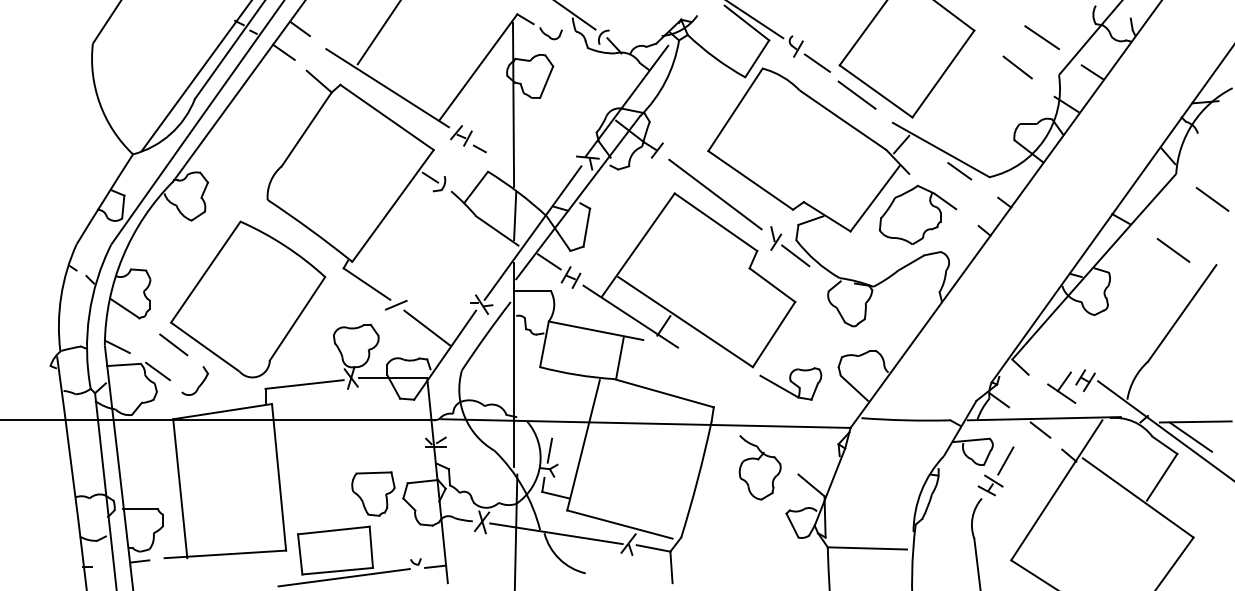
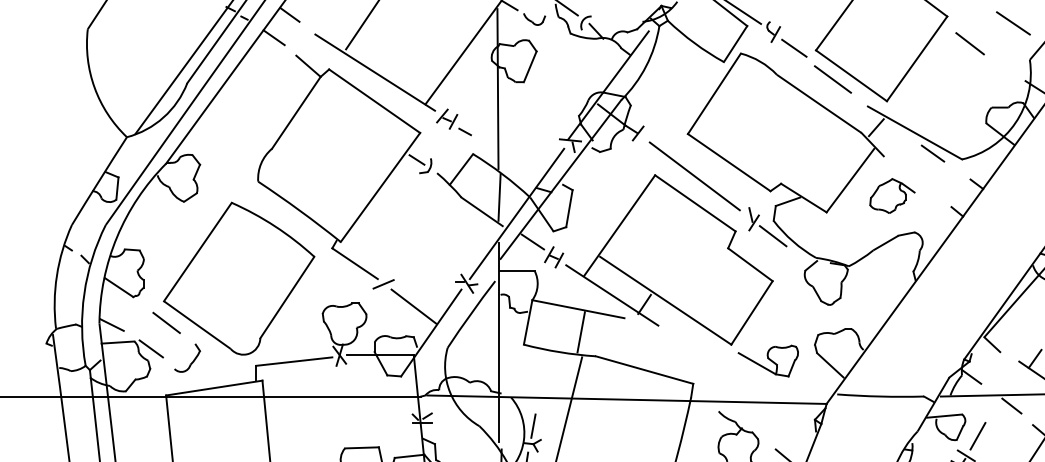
line: (1017, 67) -> (969, 43), moved
part: (918, 214) -> (892, 195), size x0.6
line: (619, 358) -> (580, 332), moved

